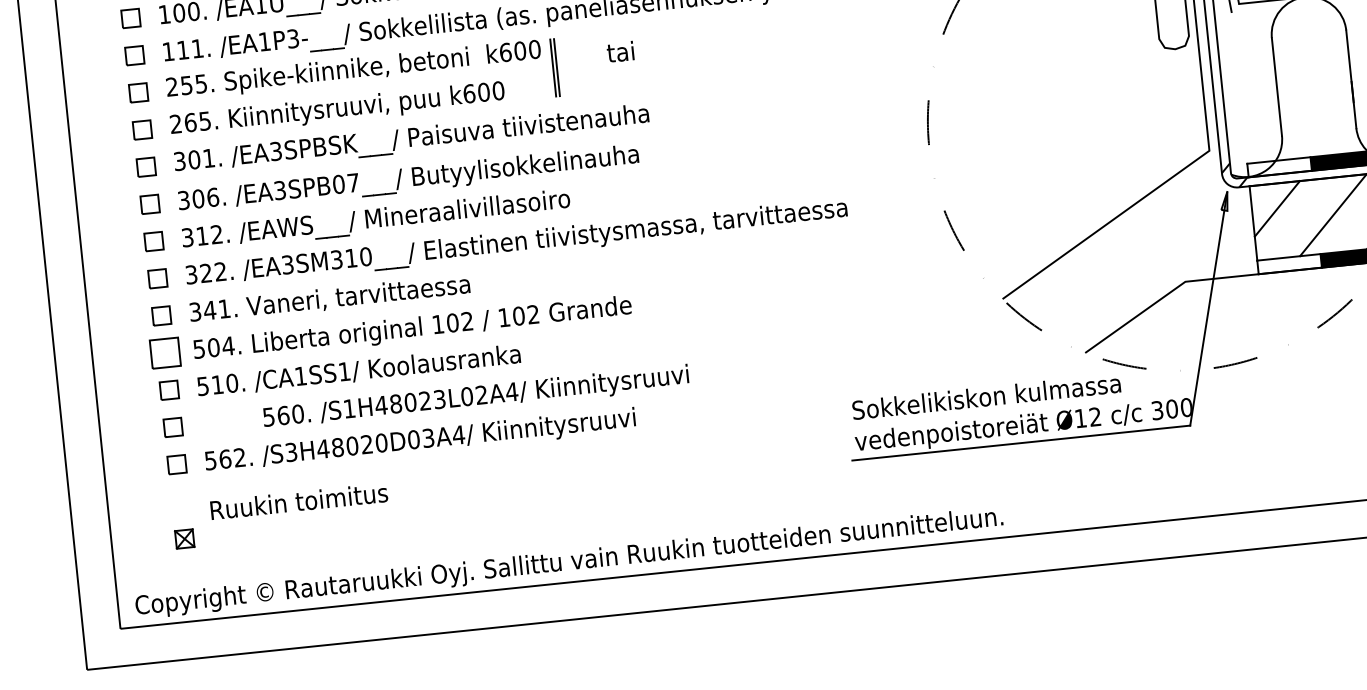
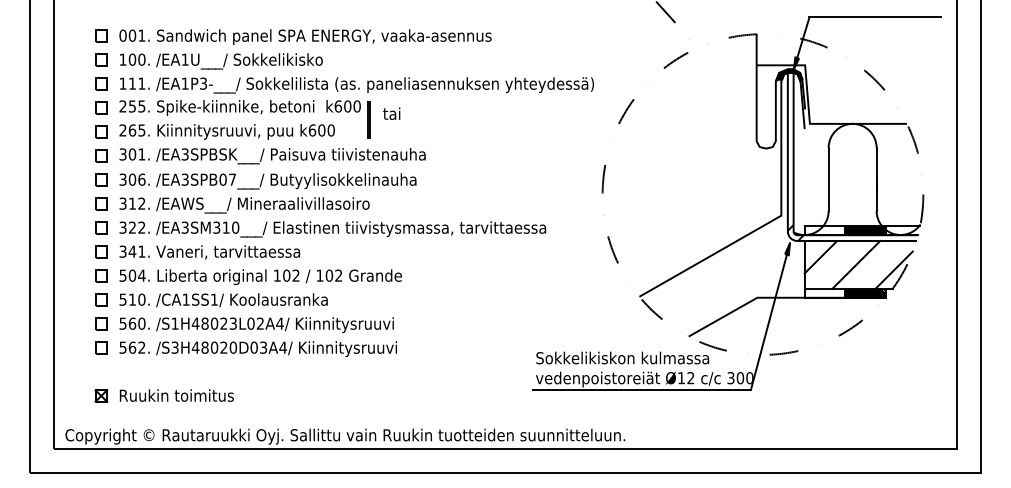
text: (620, 51) -> (391, 113), moved
part: (165, 352) -> (101, 275), size x0.62
text: (475, 396) -> (256, 324), moved
text: (298, 501) -> (176, 395), moved

